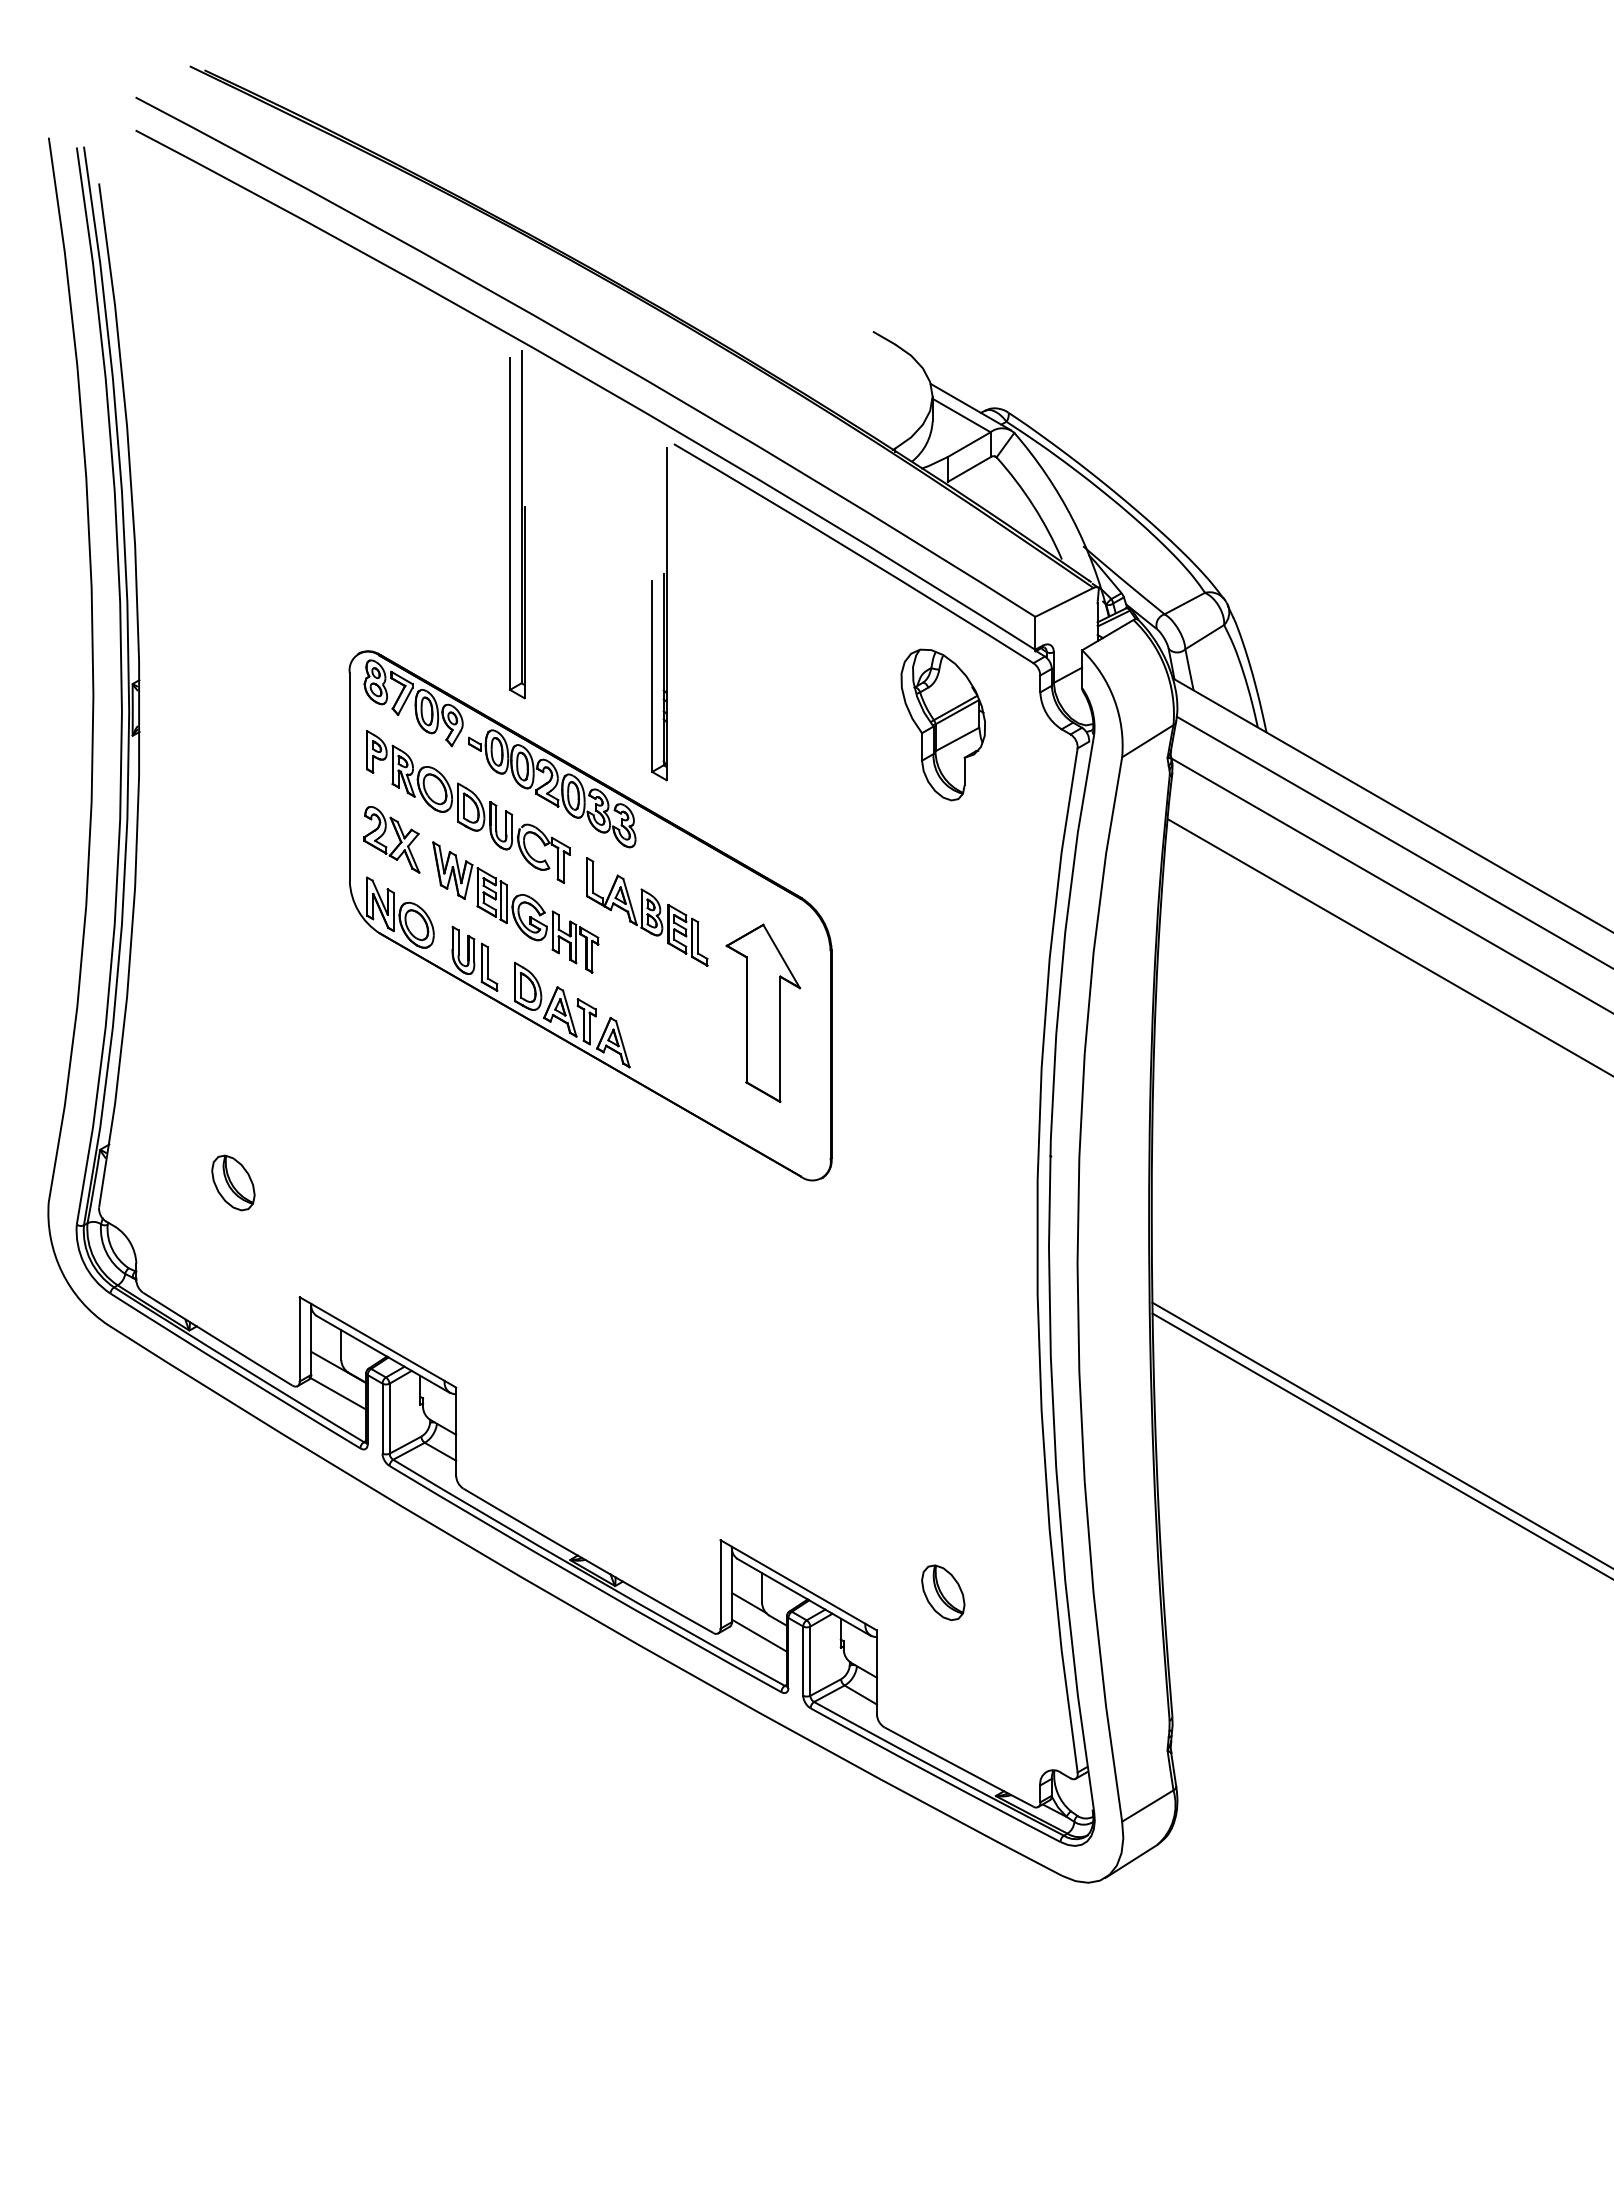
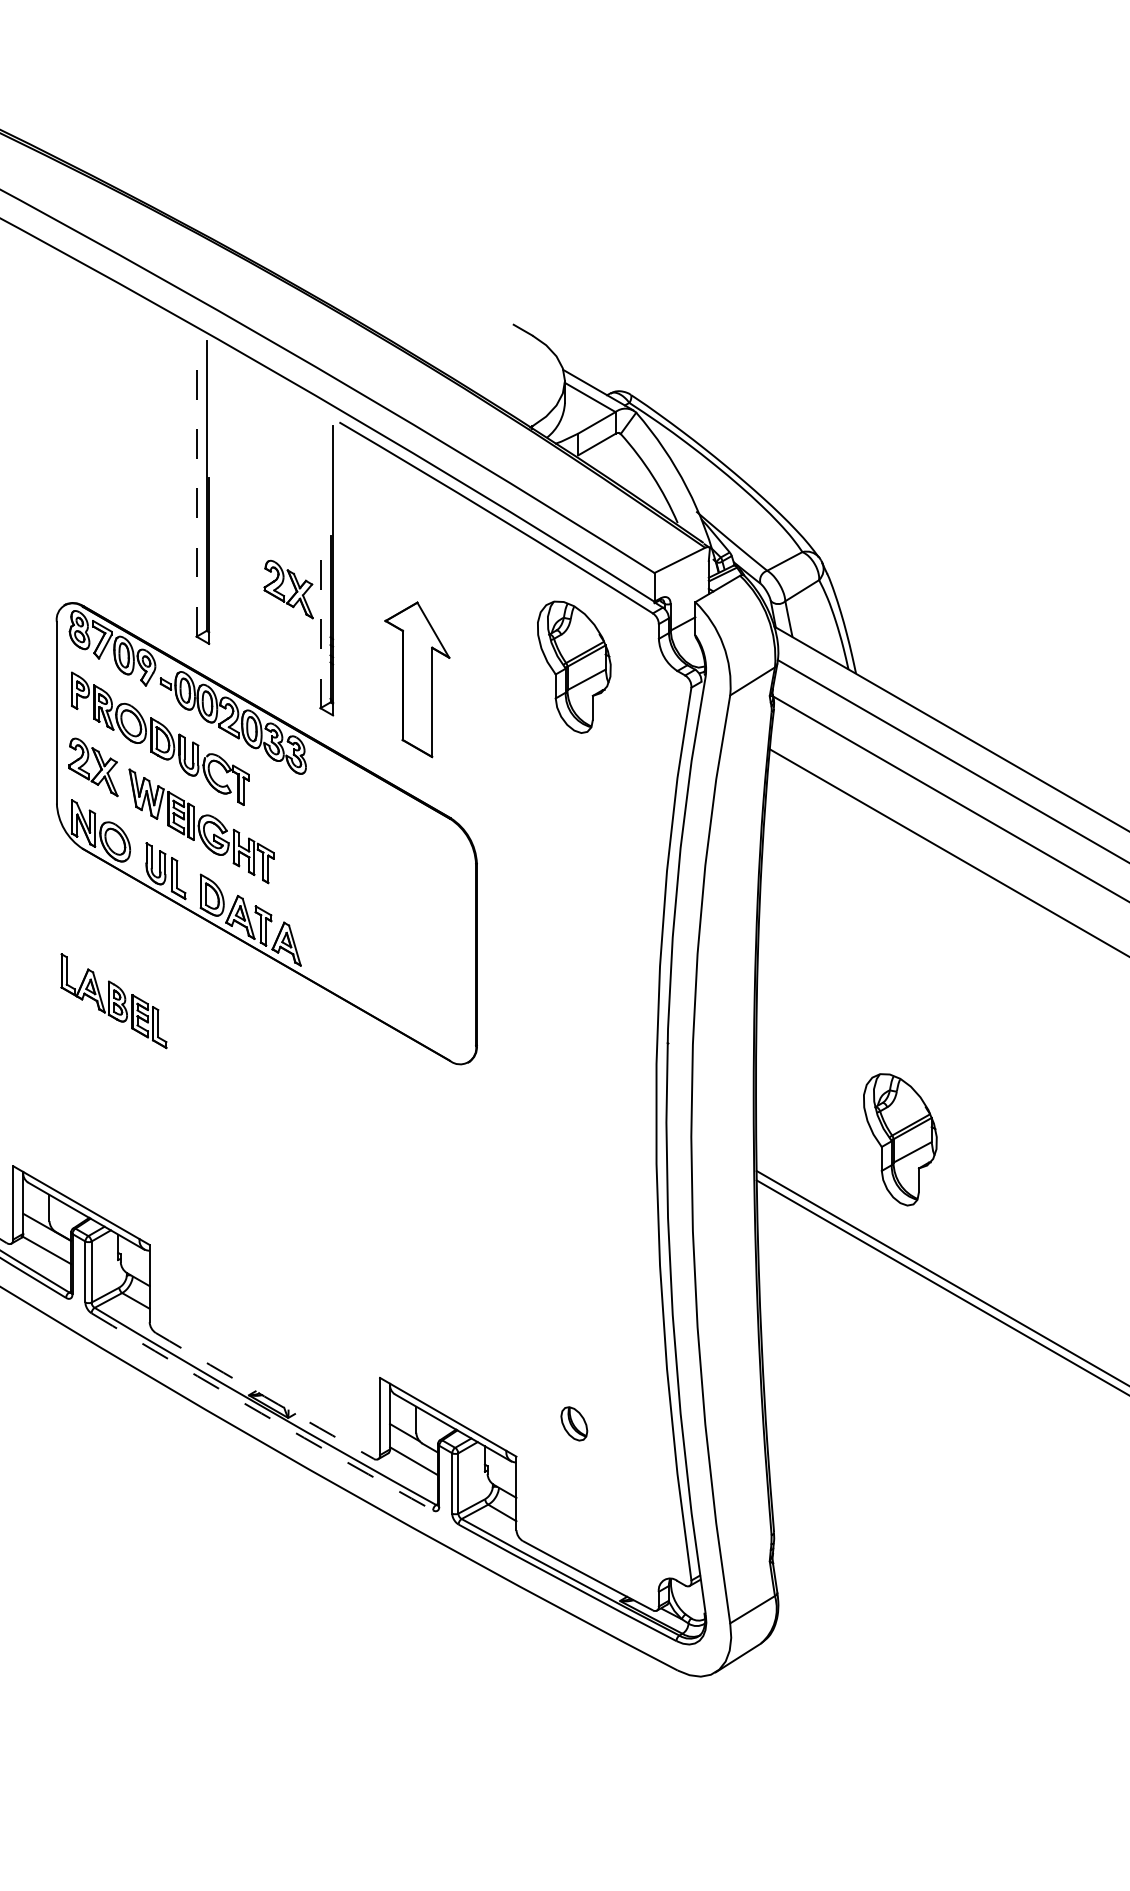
line: (510, 523) -> (196, 491), solid -> dashed
part: (621, 632) -> (293, 586), added
line: (652, 676) -> (320, 625), solid -> dashed
part: (647, 911) -> (114, 1000), moved
part: (762, 1013) -> (416, 679), moved
part: (1316, 1266) -> (899, 1139), added
arc: (587, 1561) -> (264, 1396), solid -> dashed
arc: (584, 1580) -> (261, 1413), solid -> dashed
part: (943, 1592) -> (574, 1423), size x0.7

